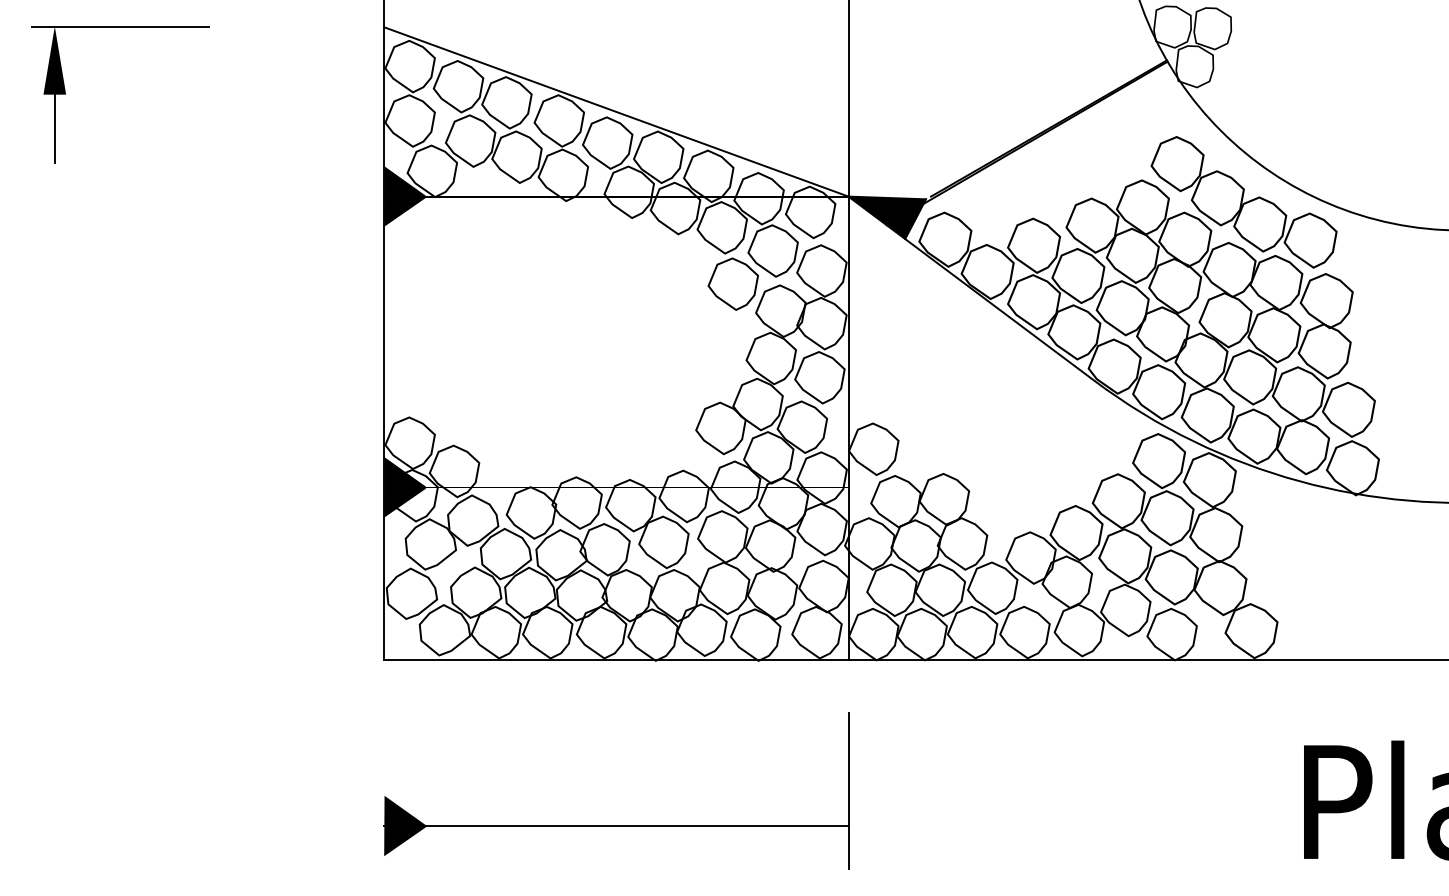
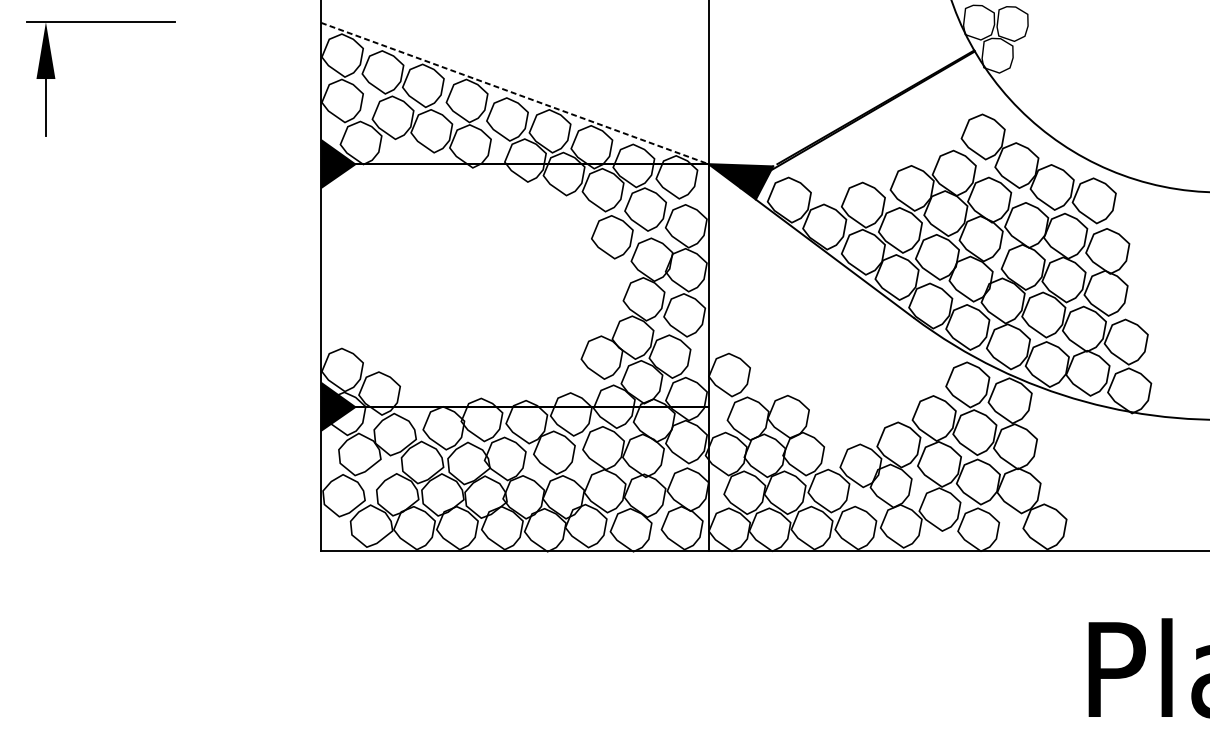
line: (616, 112) -> (514, 93), solid -> dashed
part: (616, 825) -> (514, 689), removed

